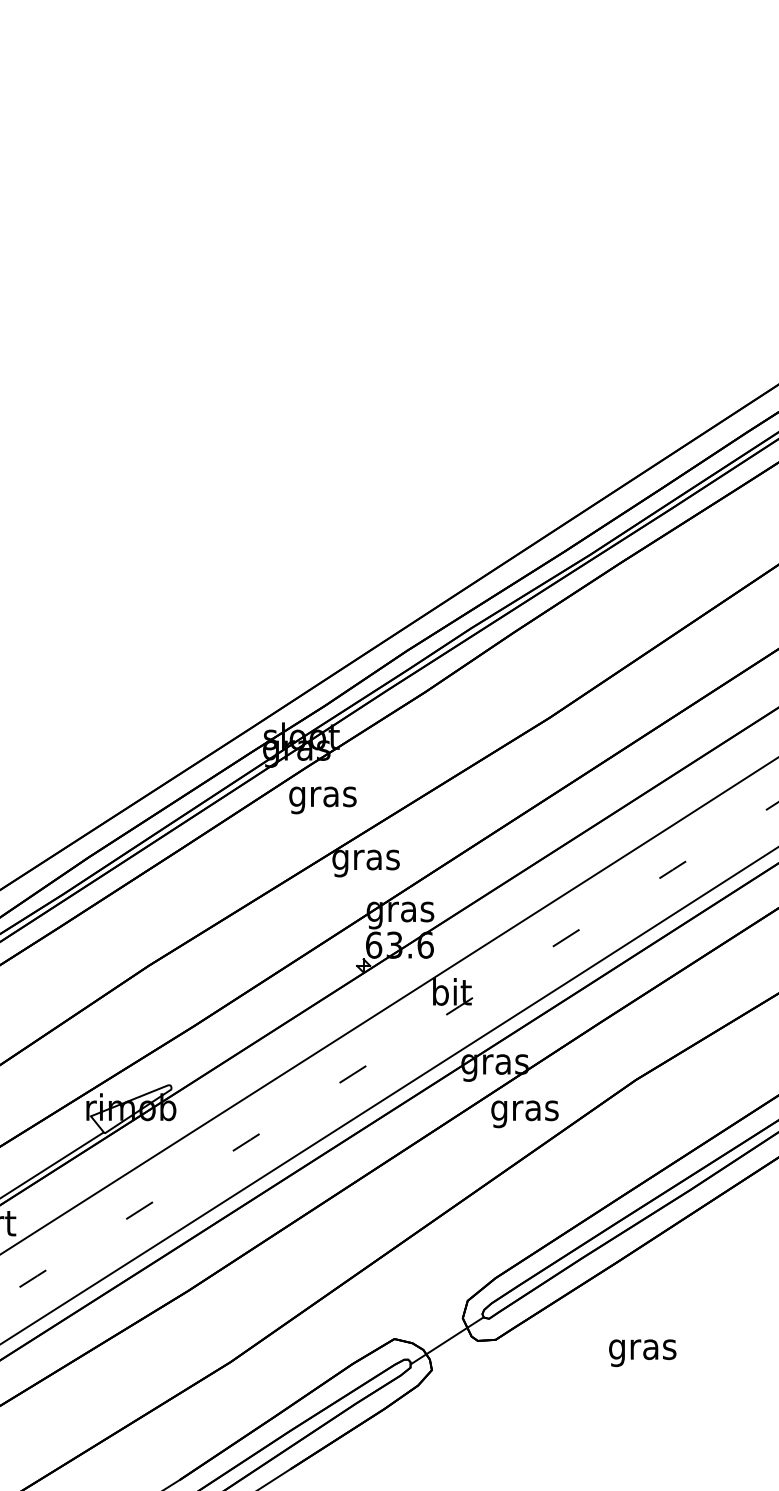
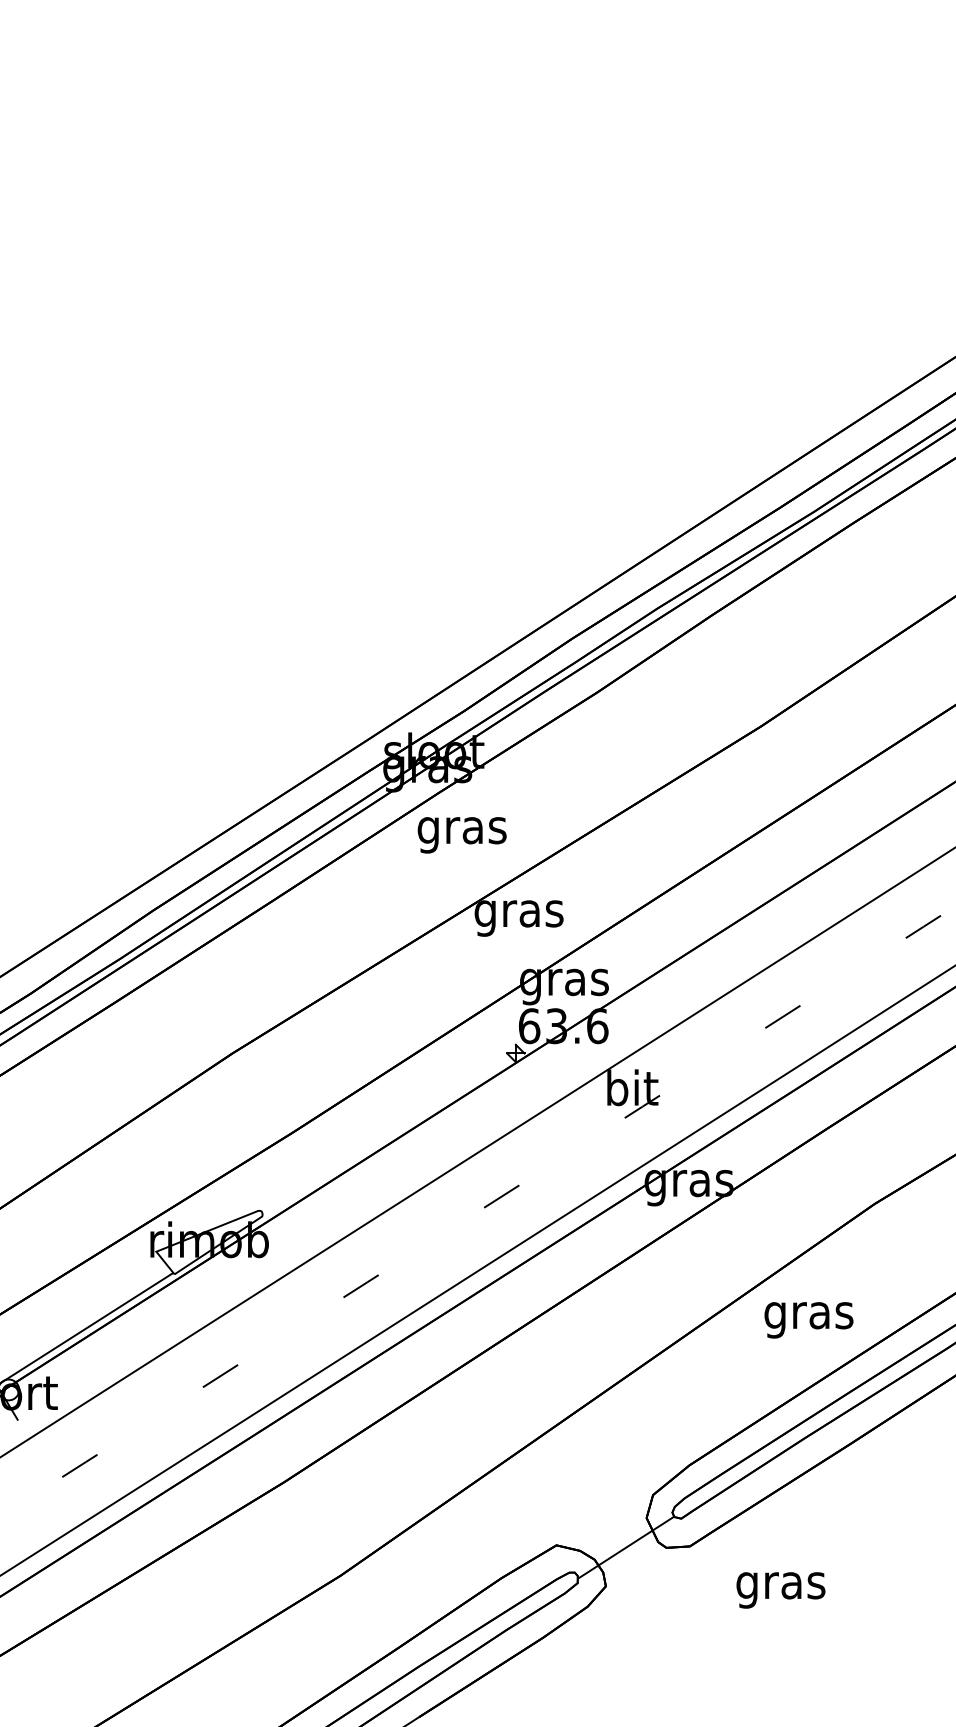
text: (524, 1114) -> (808, 1320), moved
text: (642, 1353) -> (780, 1590), moved

